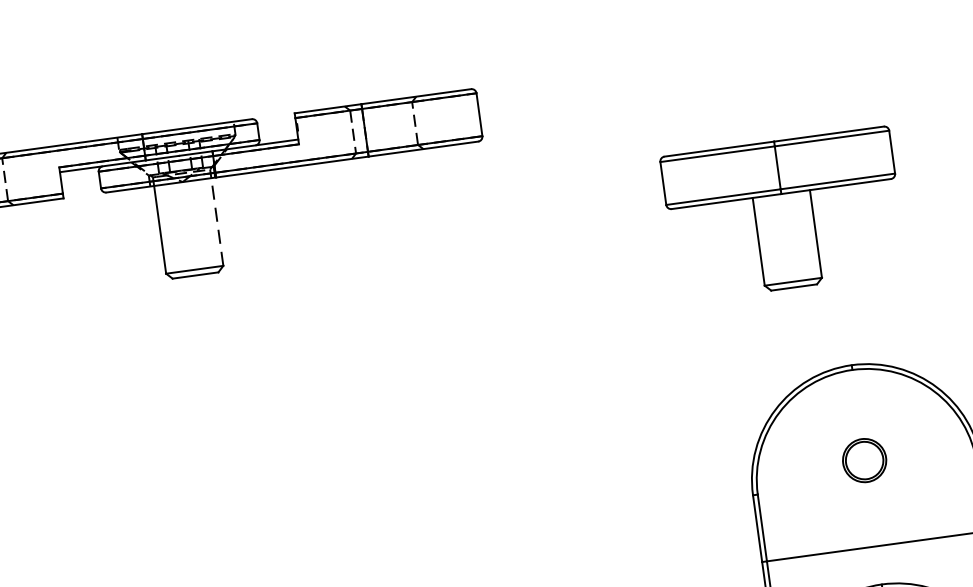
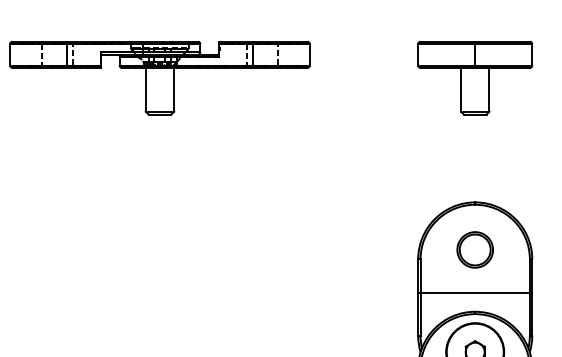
part: (784, 213) -> (475, 77), moved
line: (217, 221) -> (174, 89), dashed -> solid
part: (863, 459) -> (474, 249), size x1.67

